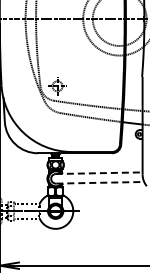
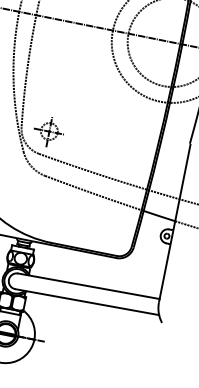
line: (99, 173) -> (89, 286), dashed -> solid
line: (100, 182) -> (87, 301), dashed -> solid

